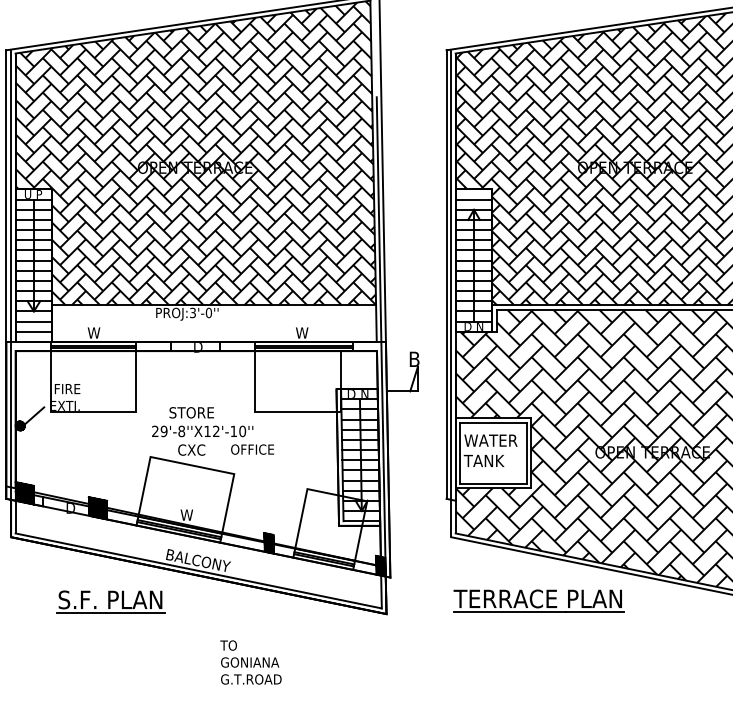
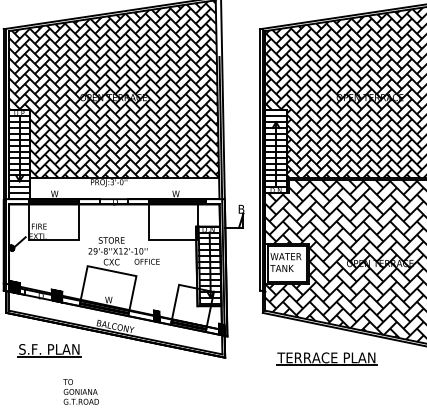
part: (538, 599) -> (326, 358), moved
part: (110, 601) -> (49, 350), moved
text: (249, 661) -> (80, 391), moved

